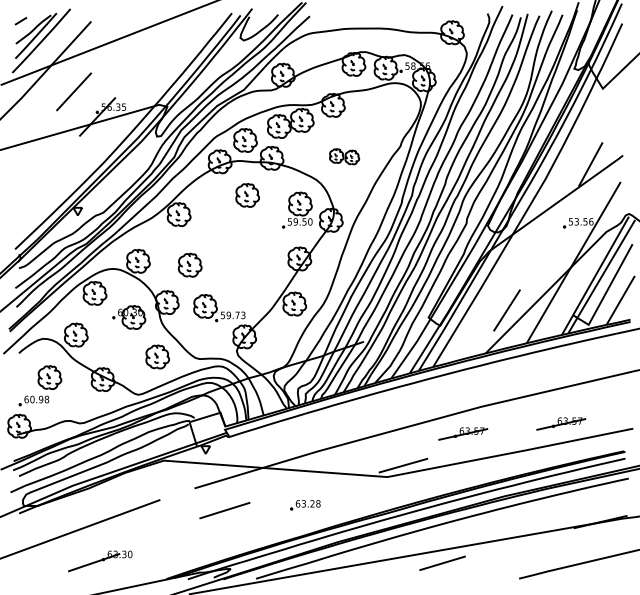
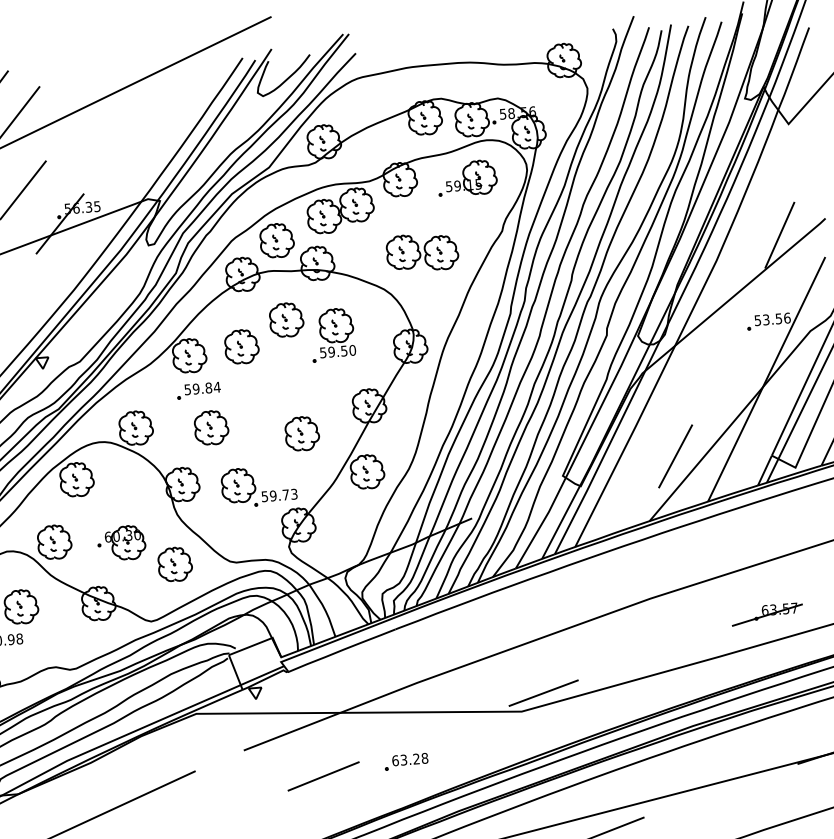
part: (379, 107) -> (467, 177), added
part: (344, 156) -> (422, 252), size x1.67
part: (297, 209) -> (332, 333), moved
part: (215, 211) -> (241, 347), added
part: (183, 239) -> (198, 391), added
part: (251, 274) -> (301, 434), added
part: (129, 317) -> (122, 543), moved
part: (463, 433) -> (626, 639), removed
line: (224, 510) -> (323, 776), moved

